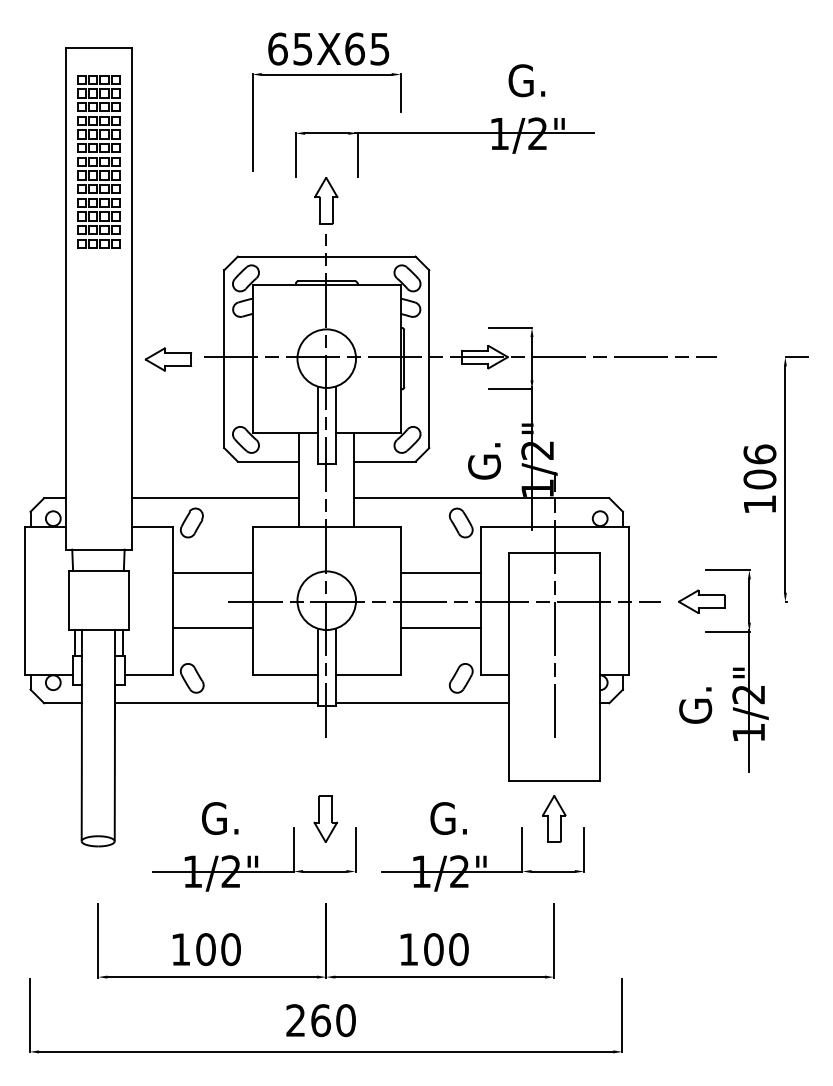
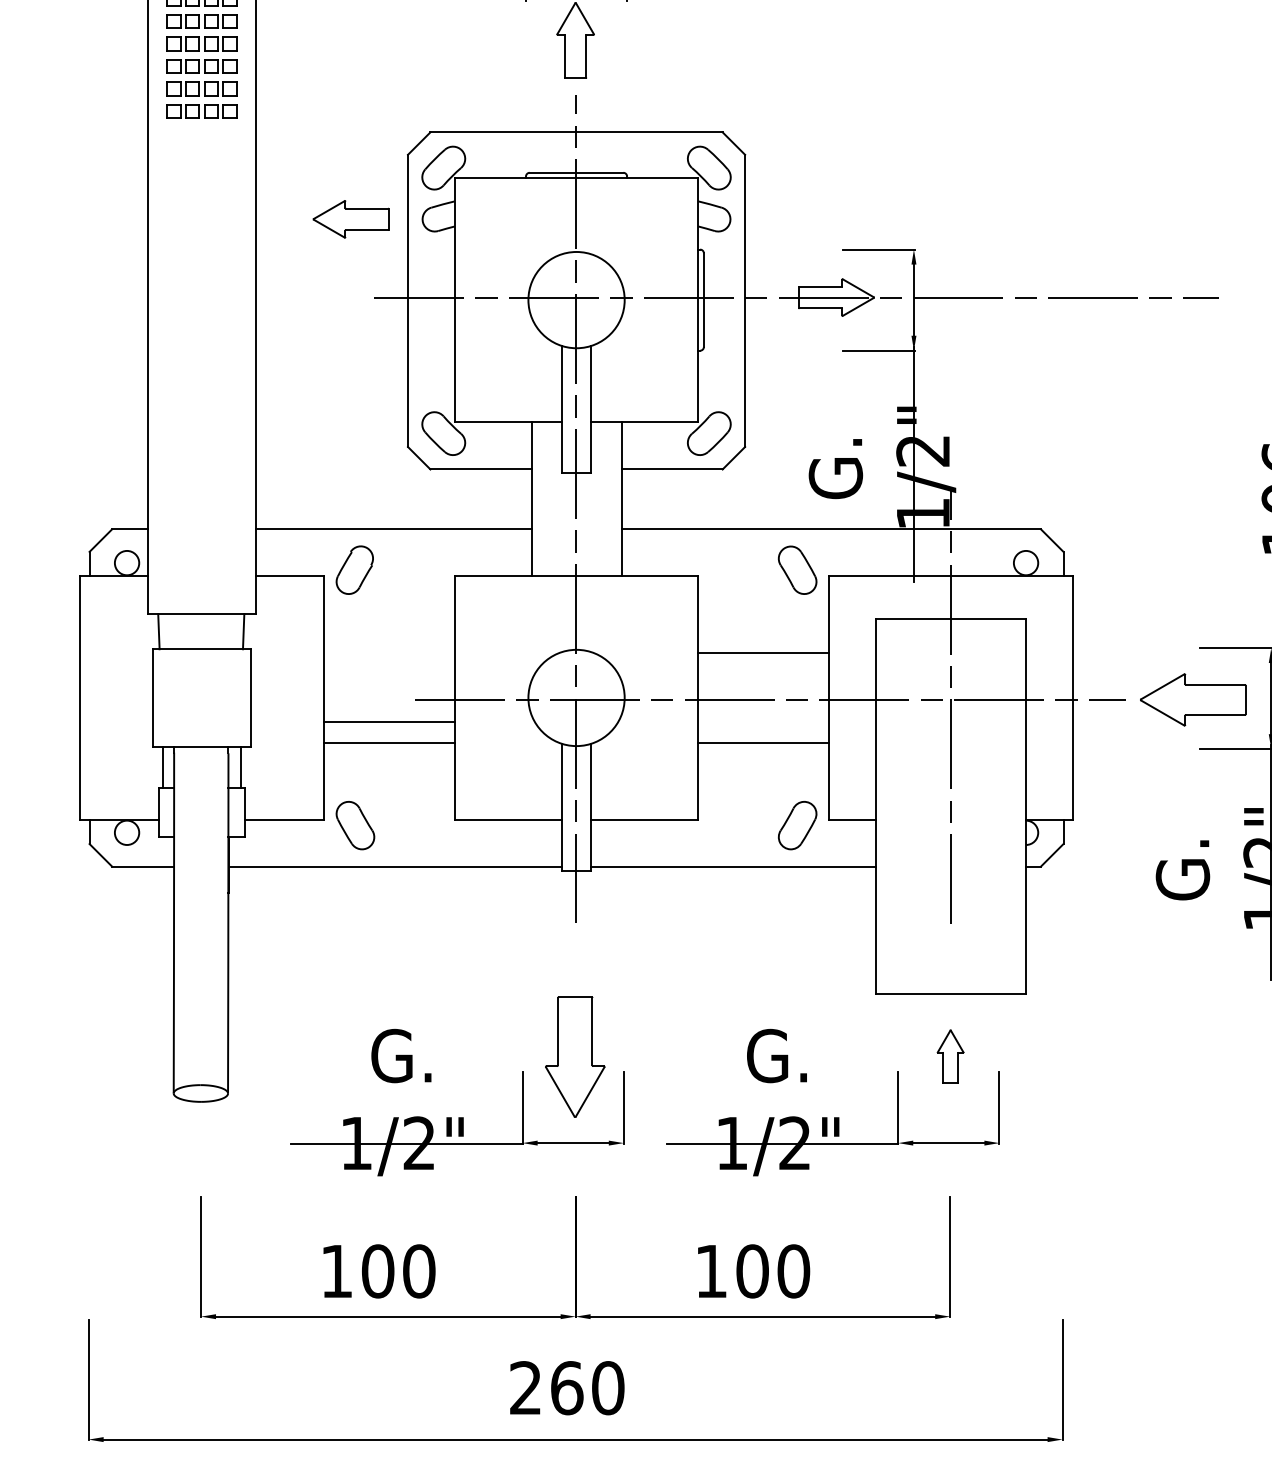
part: (168, 359) -> (350, 219), moved
line: (212, 573) -> (388, 722), moved
part: (701, 601) -> (1192, 699), size x1.4
part: (325, 818) -> (574, 1055), size x1.6
part: (554, 818) -> (950, 1055), size x0.7

